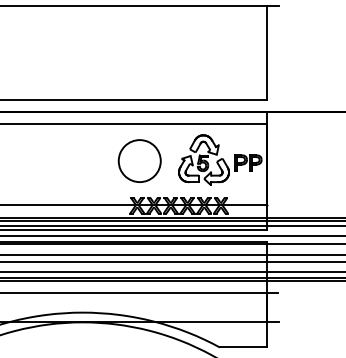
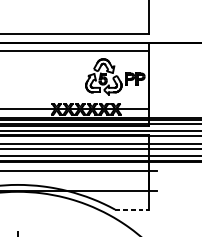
part: (139, 160) -> (58, 77), removed
line: (243, 347) -> (131, 209), solid -> dashed

